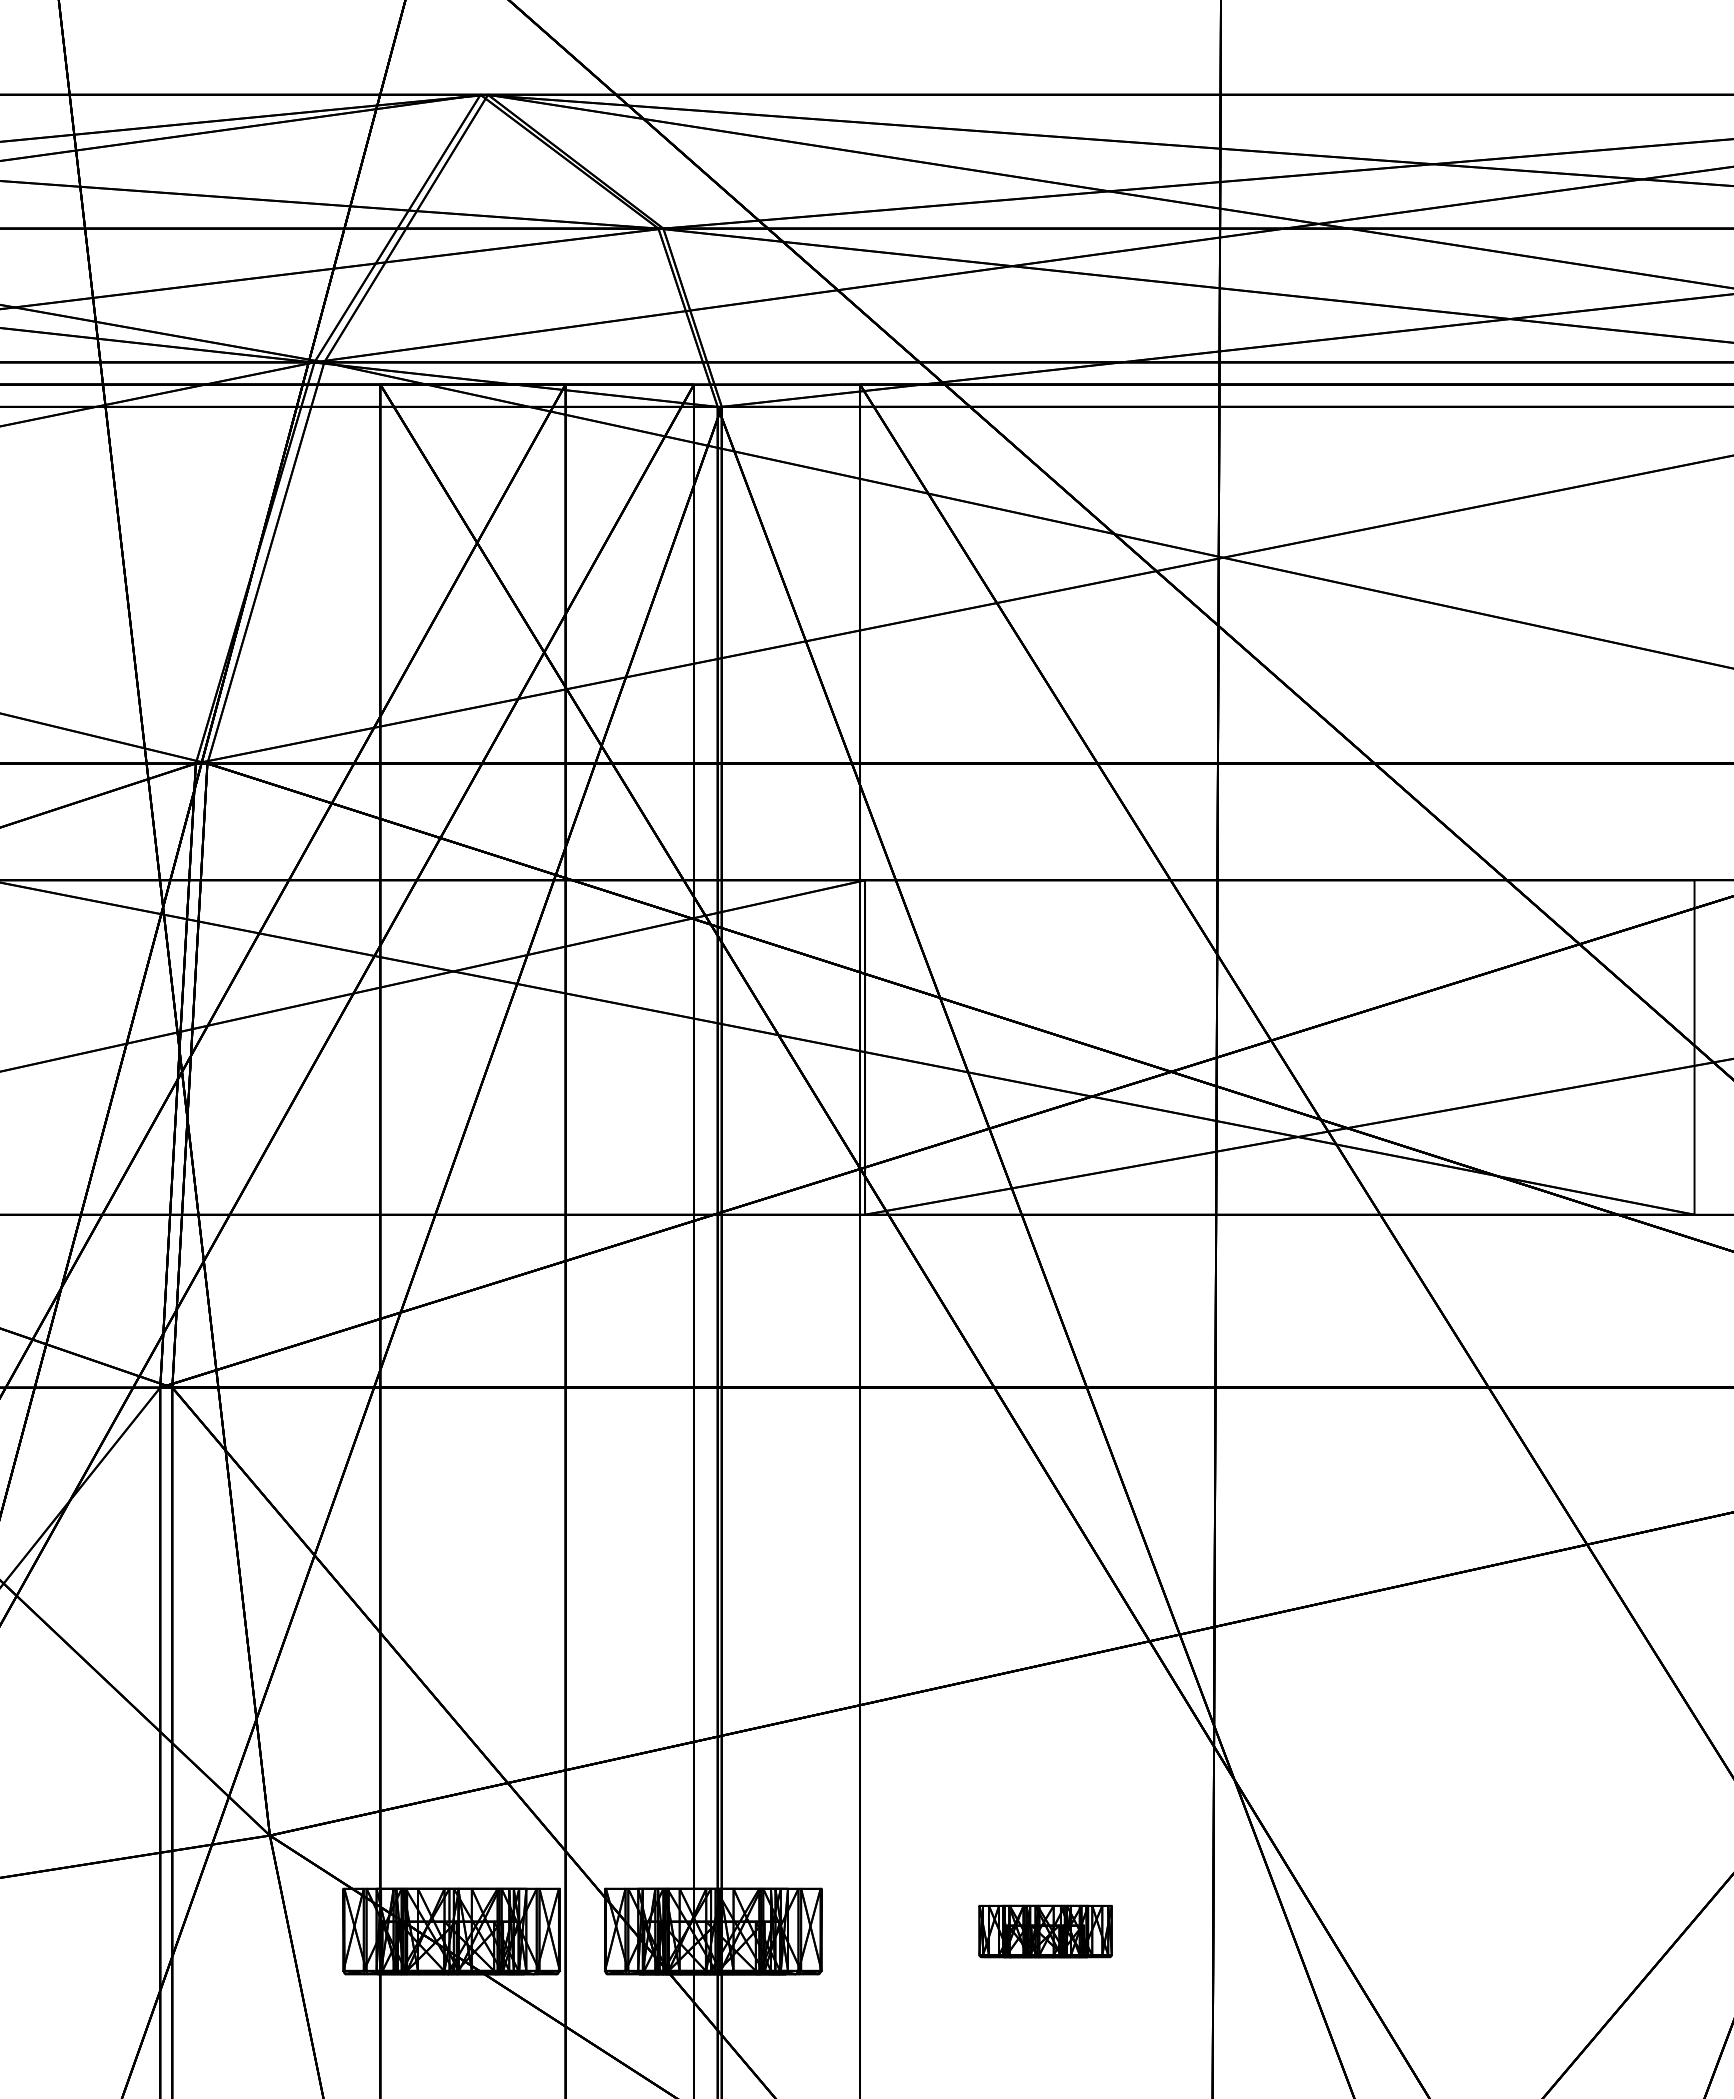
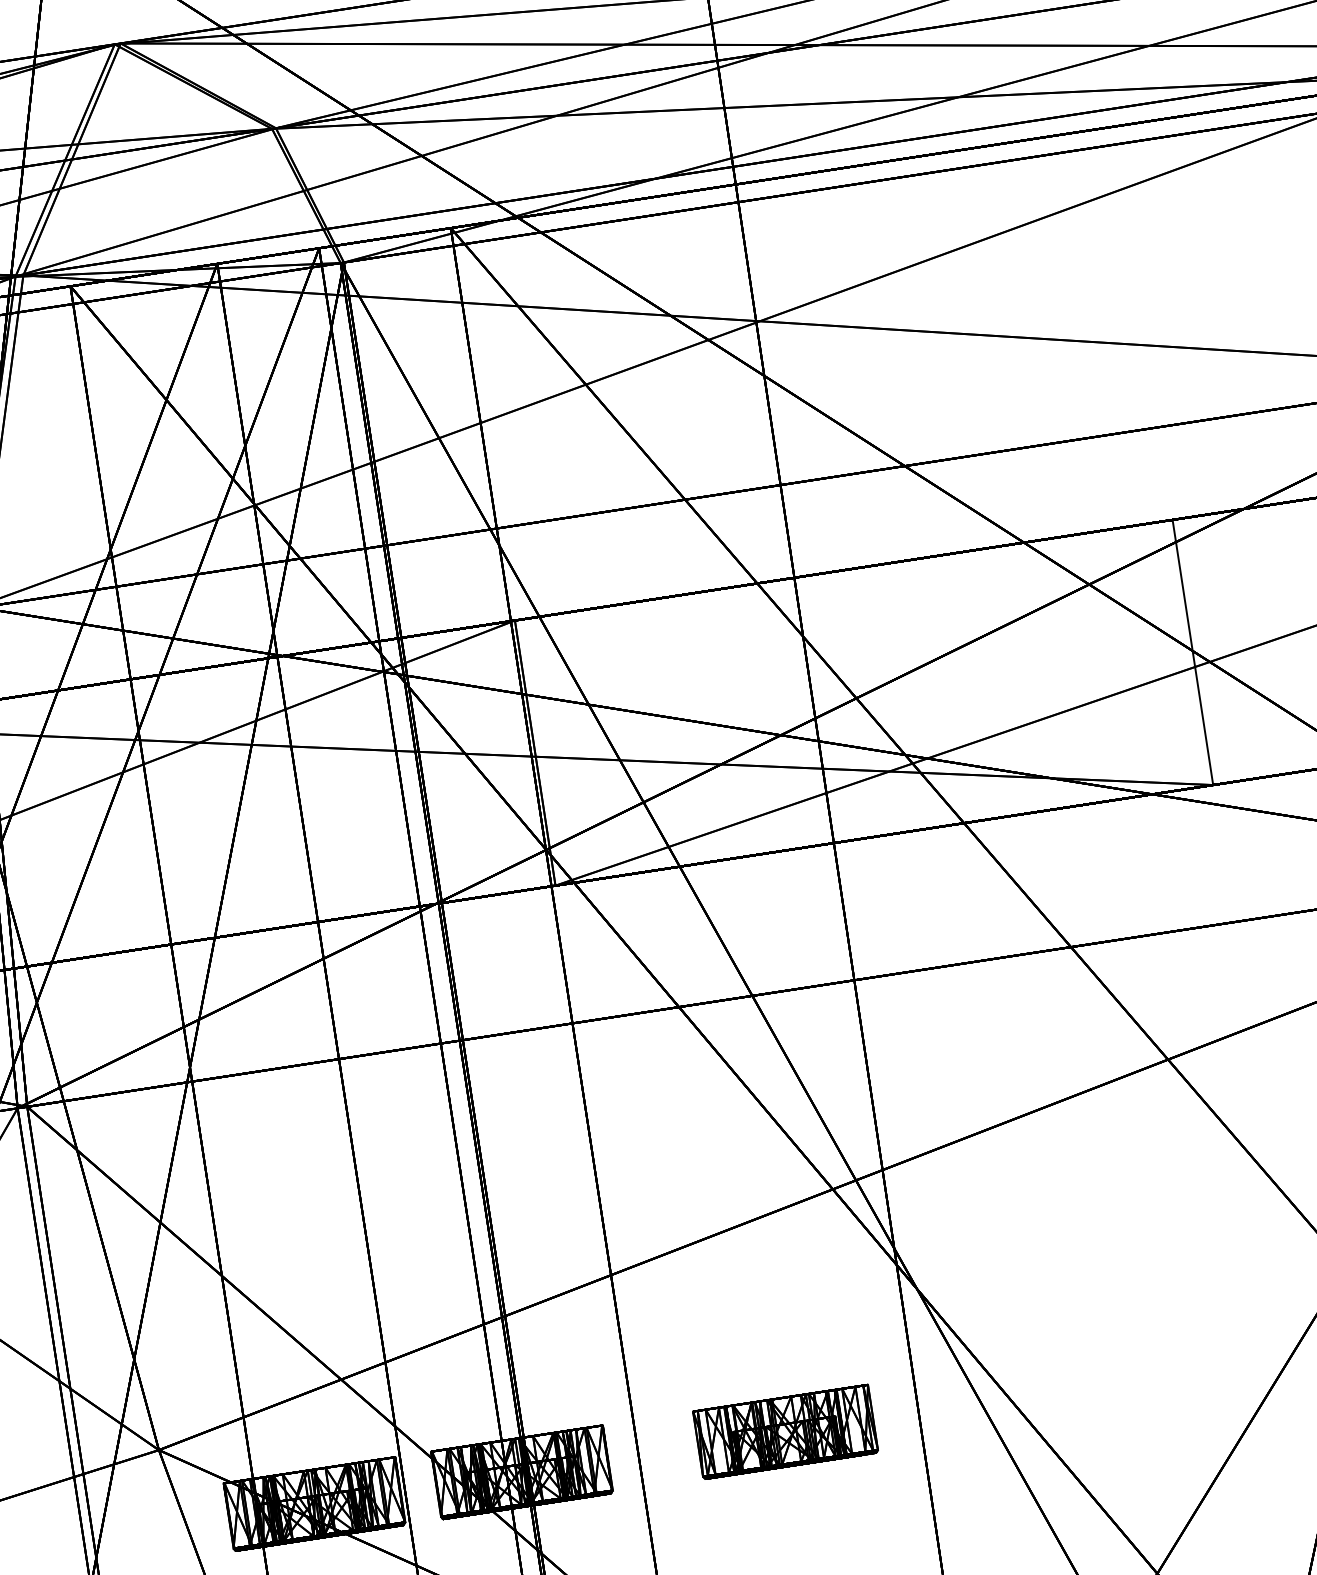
part: (1045, 1931) -> (785, 1432), size x1.67

